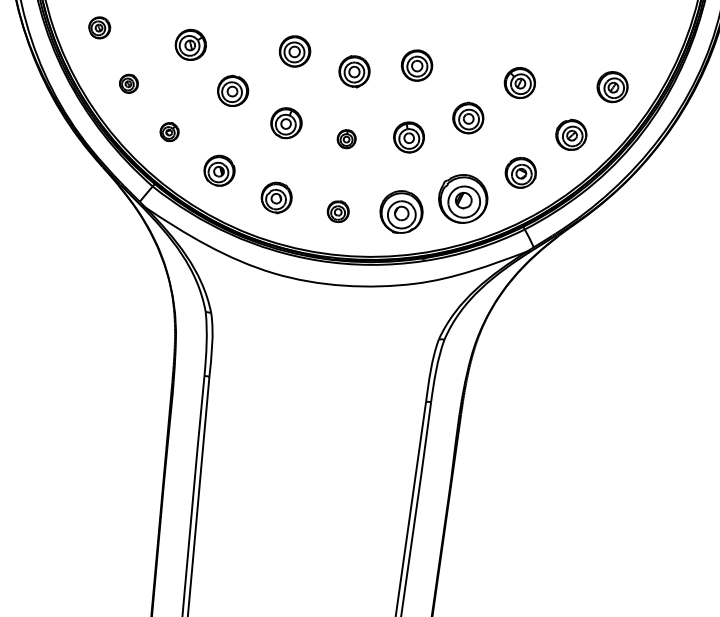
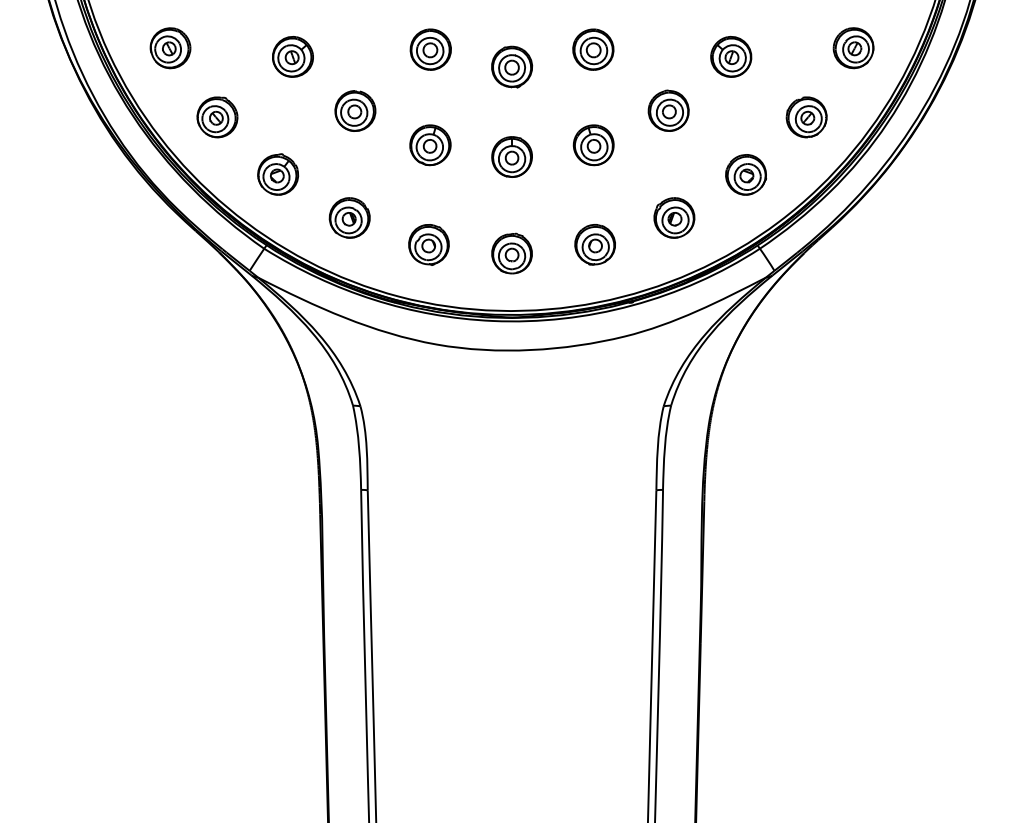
part: (99, 28) -> (170, 48), size x1.43
part: (129, 83) -> (217, 117), size x1.67
part: (169, 131) -> (278, 174), size x1.67
part: (346, 138) -> (511, 156), size x1.67
part: (463, 198) -> (674, 217), size x0.62
part: (337, 211) -> (511, 253), size x1.43
part: (400, 211) -> (594, 244), size x0.71

